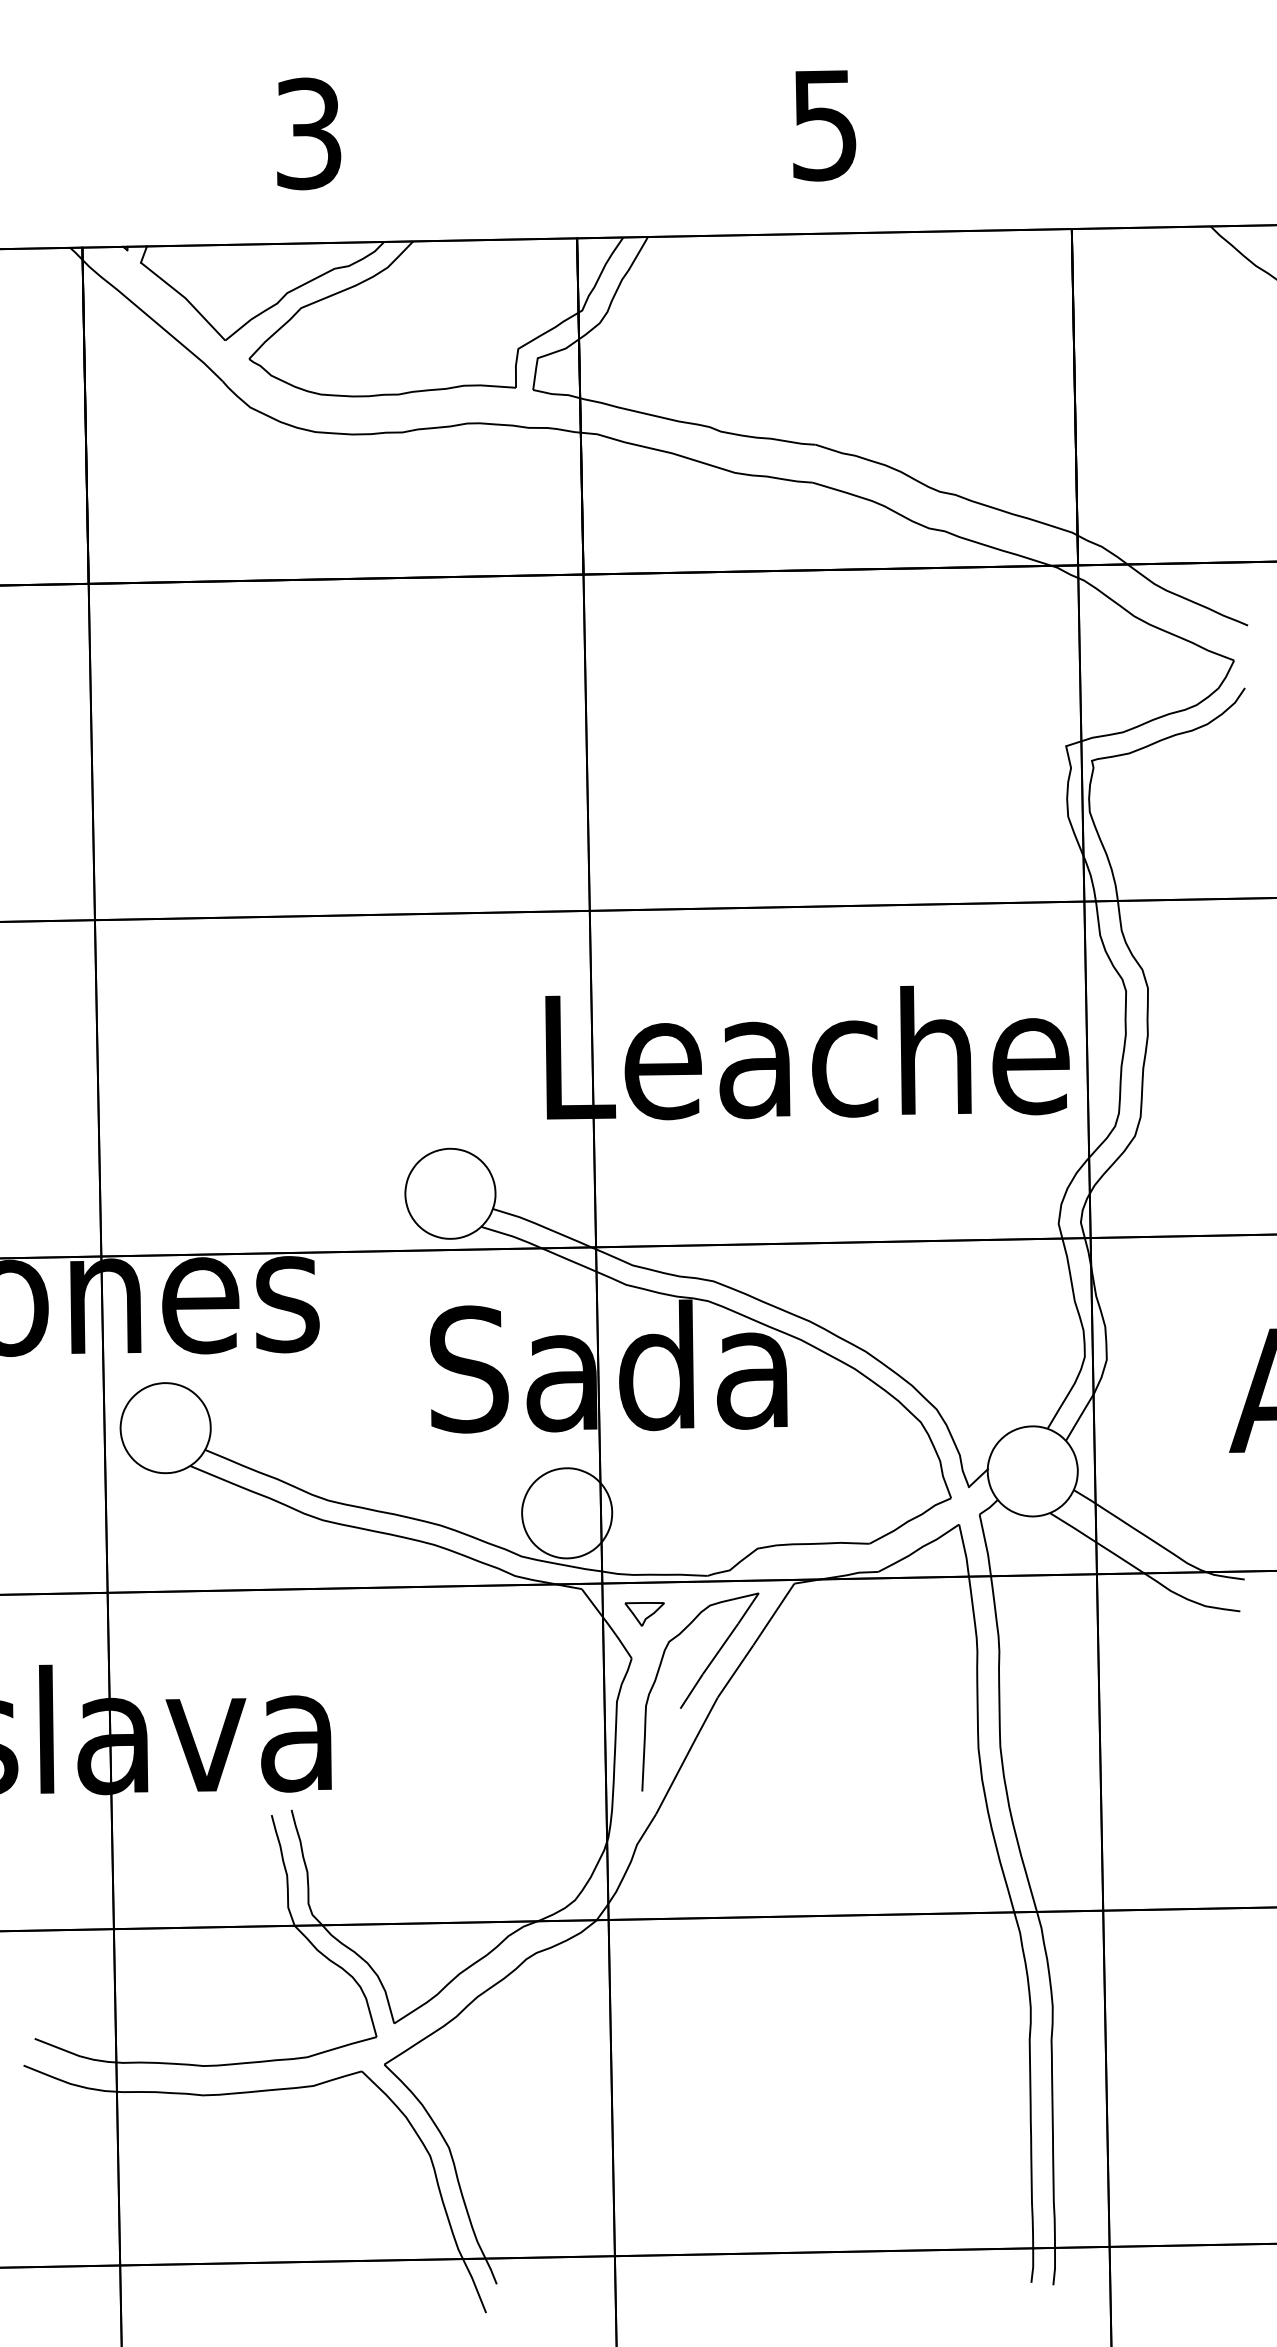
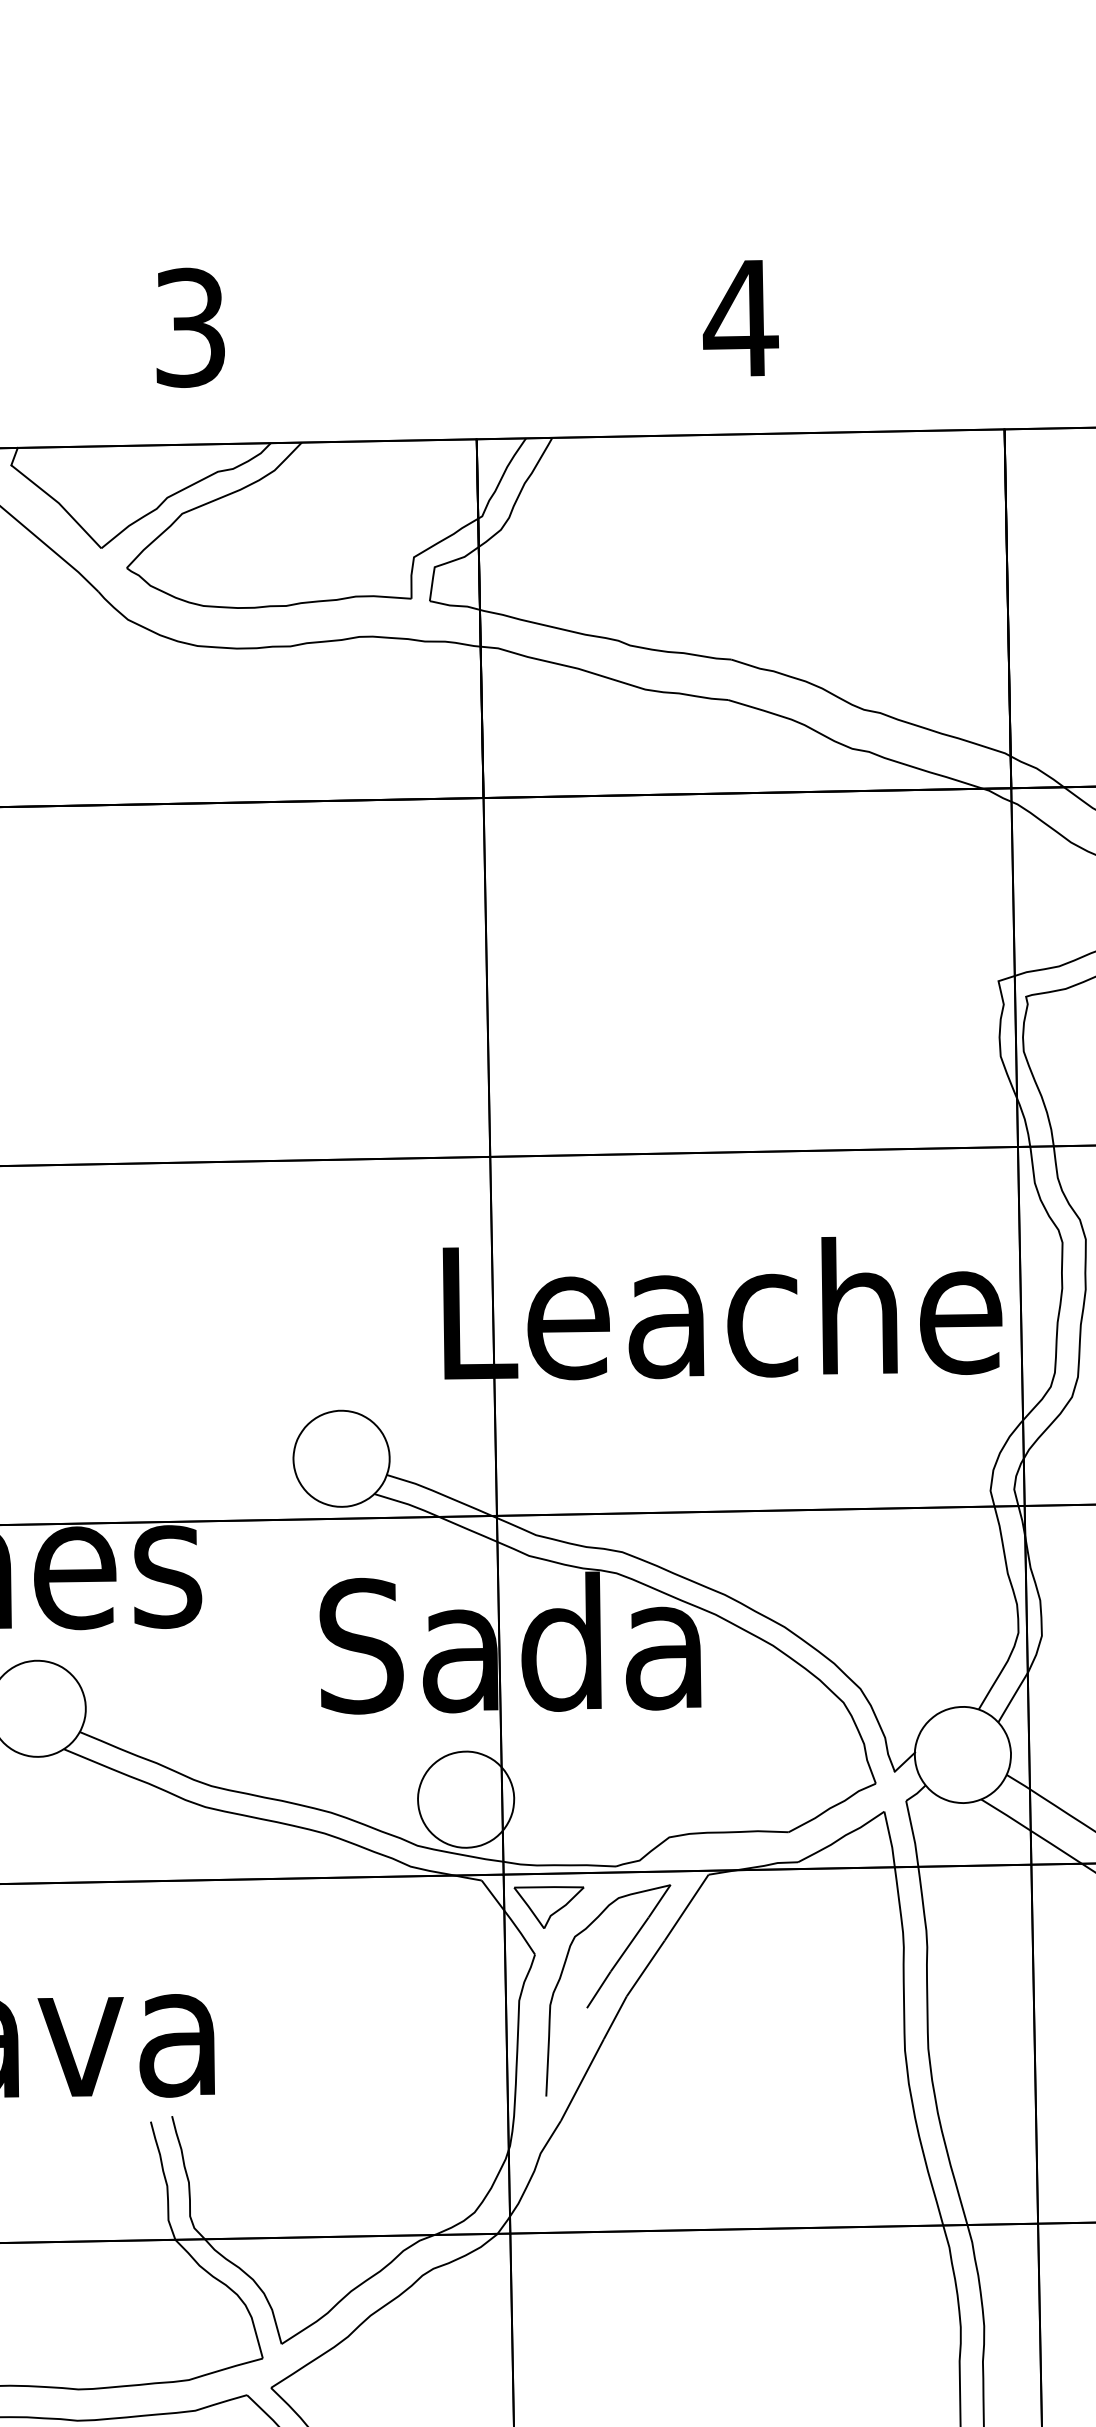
text: (824, 125) -> (740, 318), 5 -> 4
part: (644, 1614) -> (548, 1907), size x1.67

